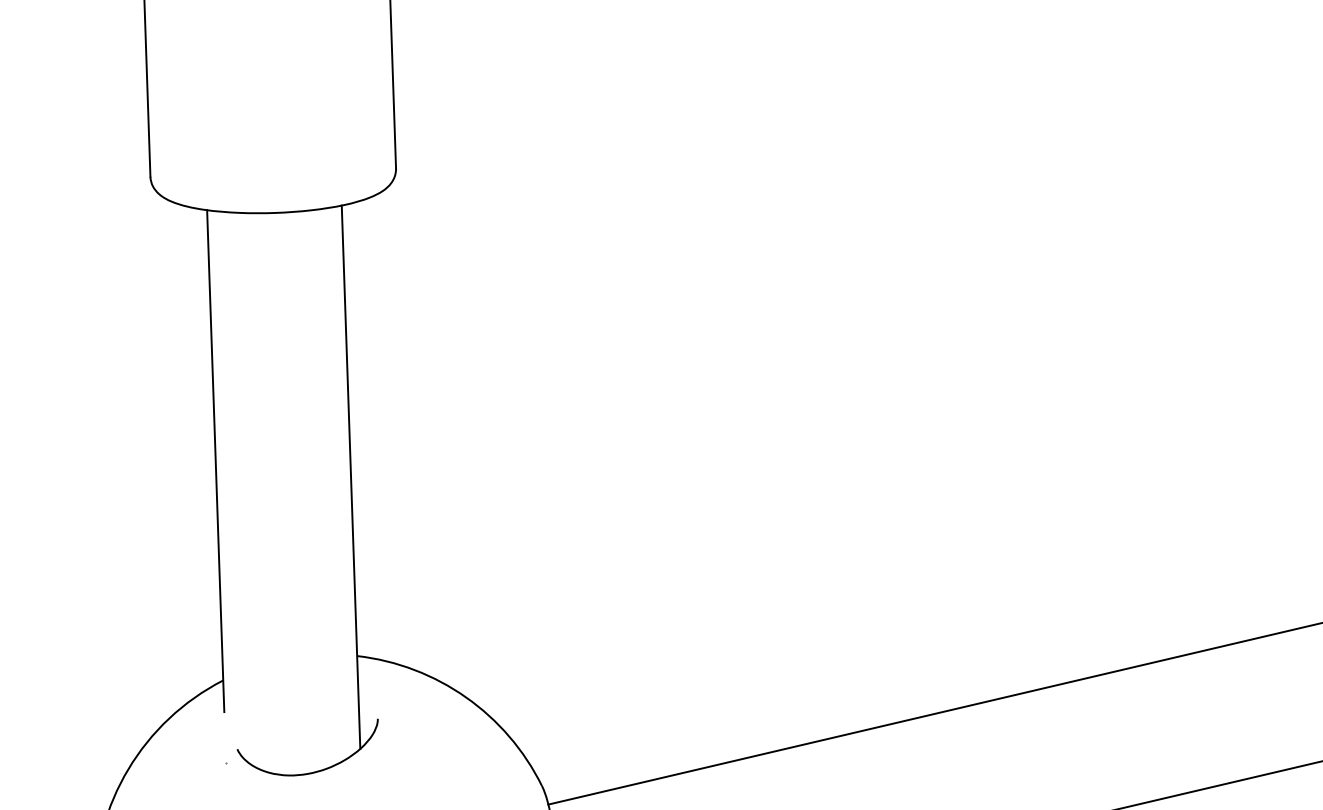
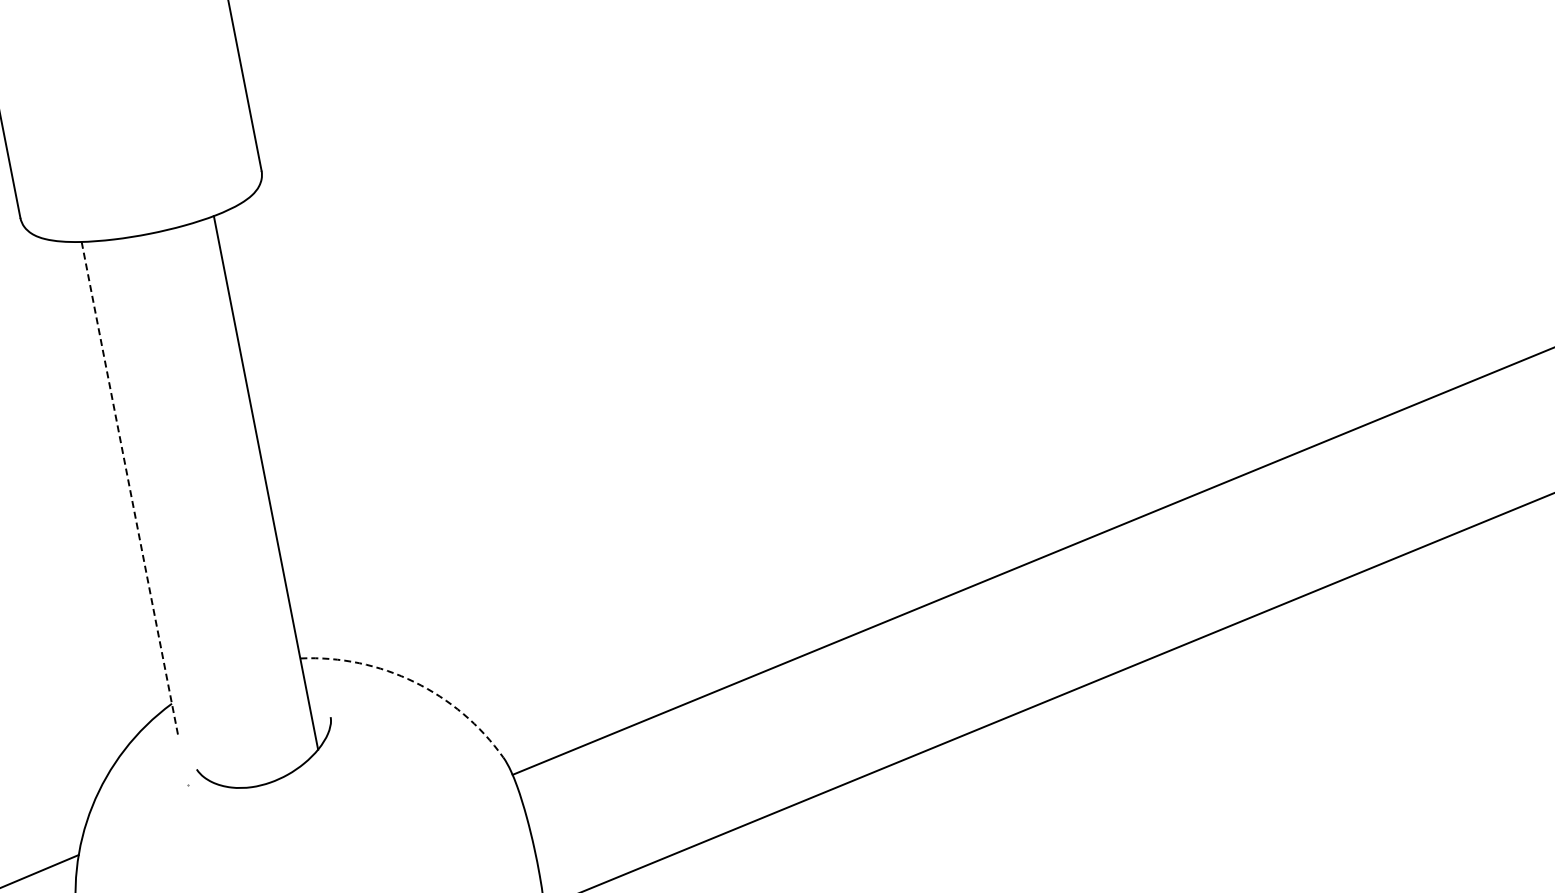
line: (215, 461) -> (129, 488), solid -> dashed
arc: (466, 697) -> (414, 682), solid -> dashed

